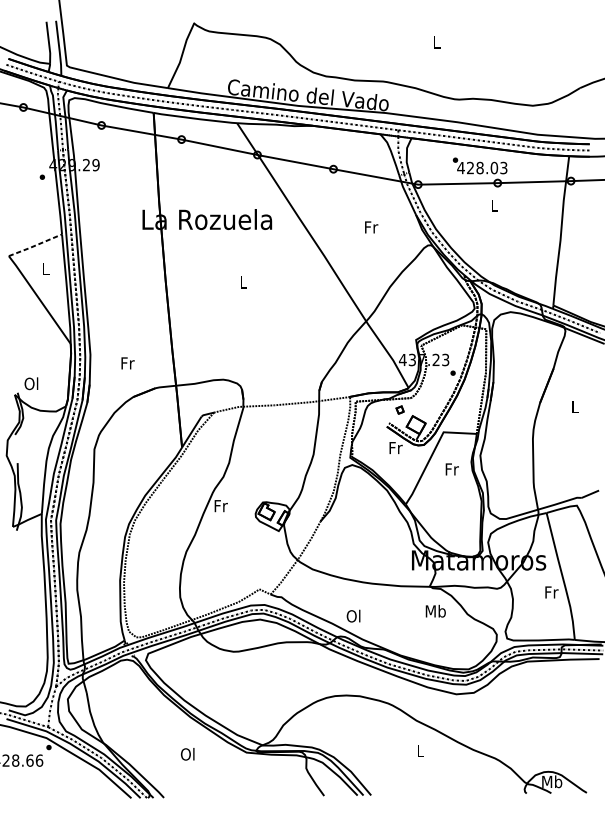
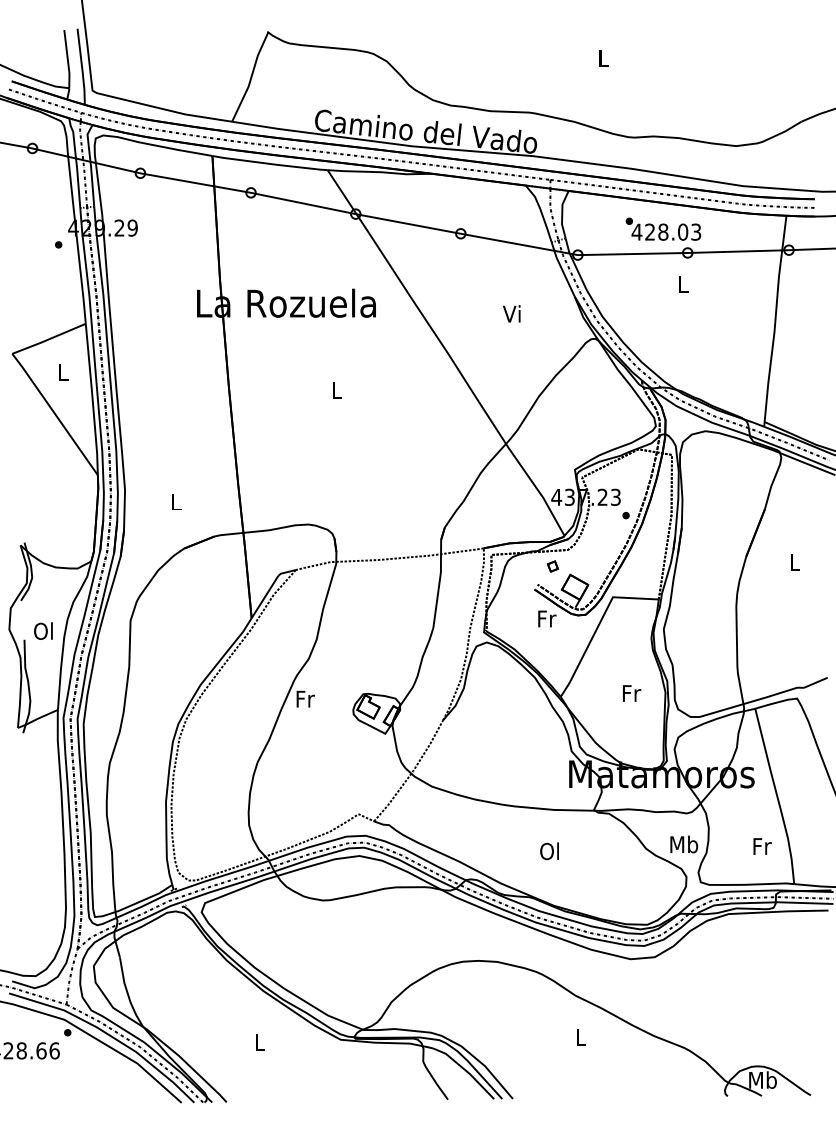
text: (370, 226) -> (512, 313), Fr -> Vi
line: (35, 245) -> (49, 339), dashed -> solid
text: (127, 363) -> (176, 501), Fr -> L
text: (31, 383) -> (43, 630), moved
text: (452, 469) -> (632, 693), moved
text: (551, 592) -> (762, 846), moved
text: (436, 611) -> (684, 844), moved
text: (353, 616) -> (549, 851), moved
text: (187, 753) -> (259, 1041), Ol -> L

